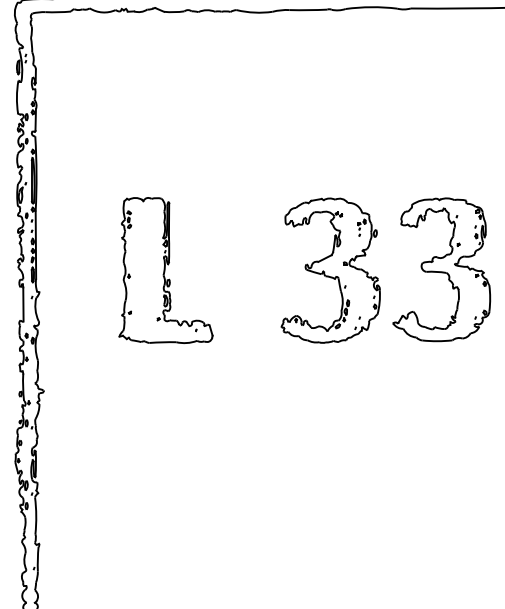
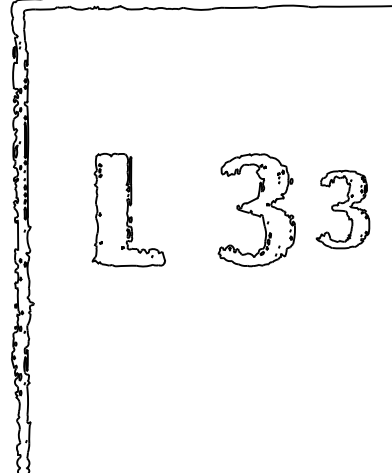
part: (441, 269) -> (342, 209), size x0.7

